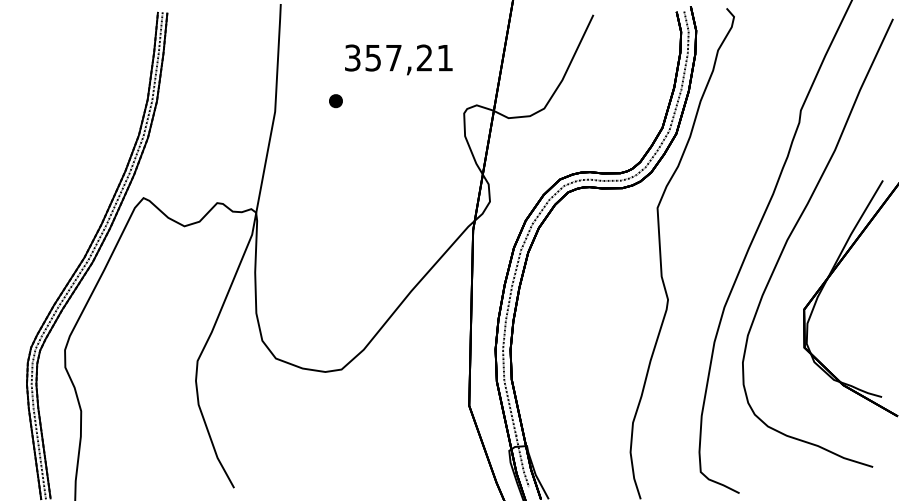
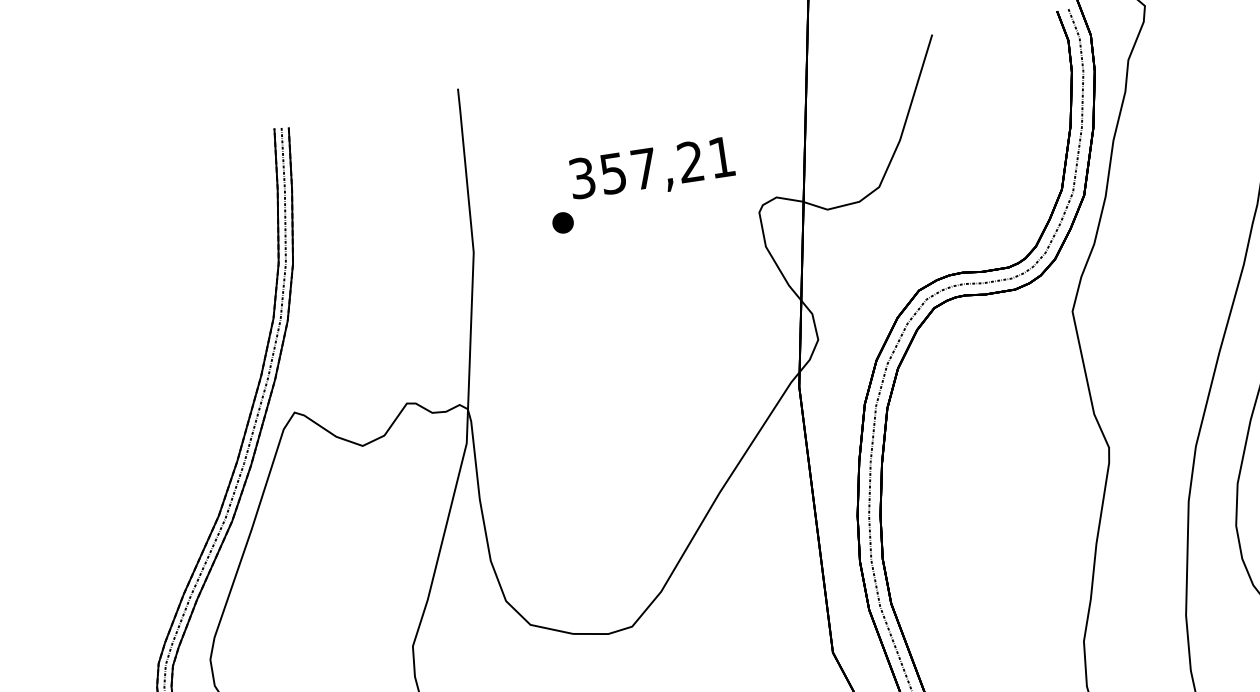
text: (398, 59) -> (651, 170), moved

